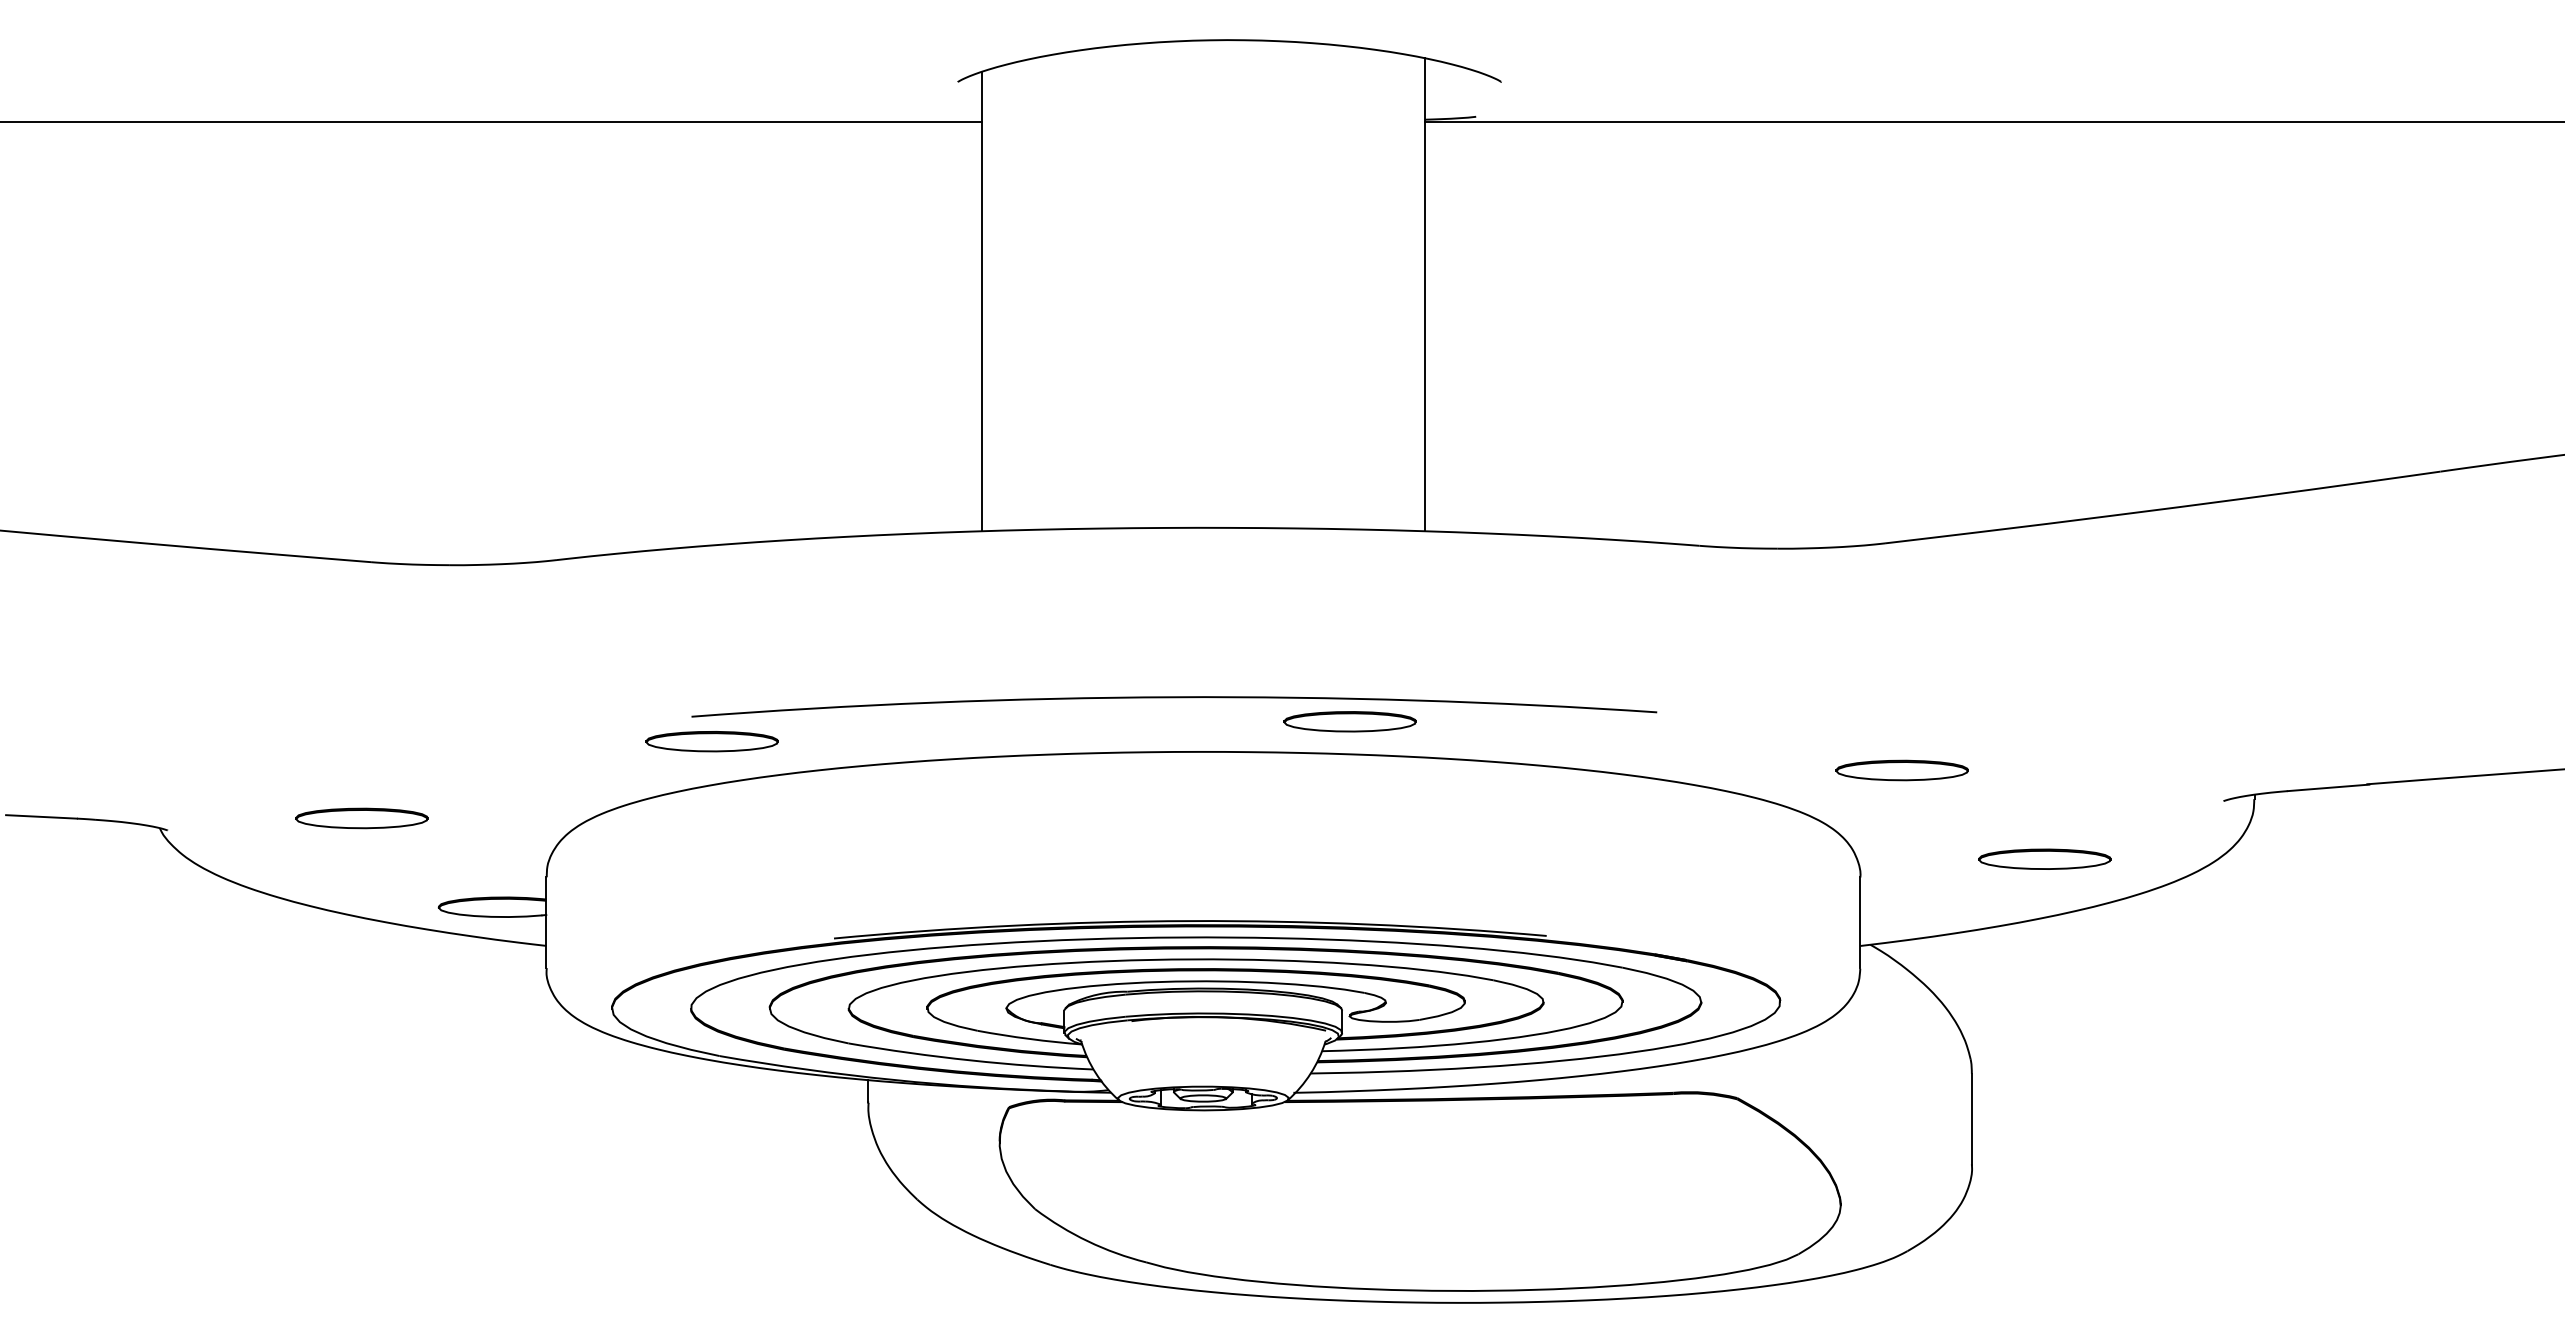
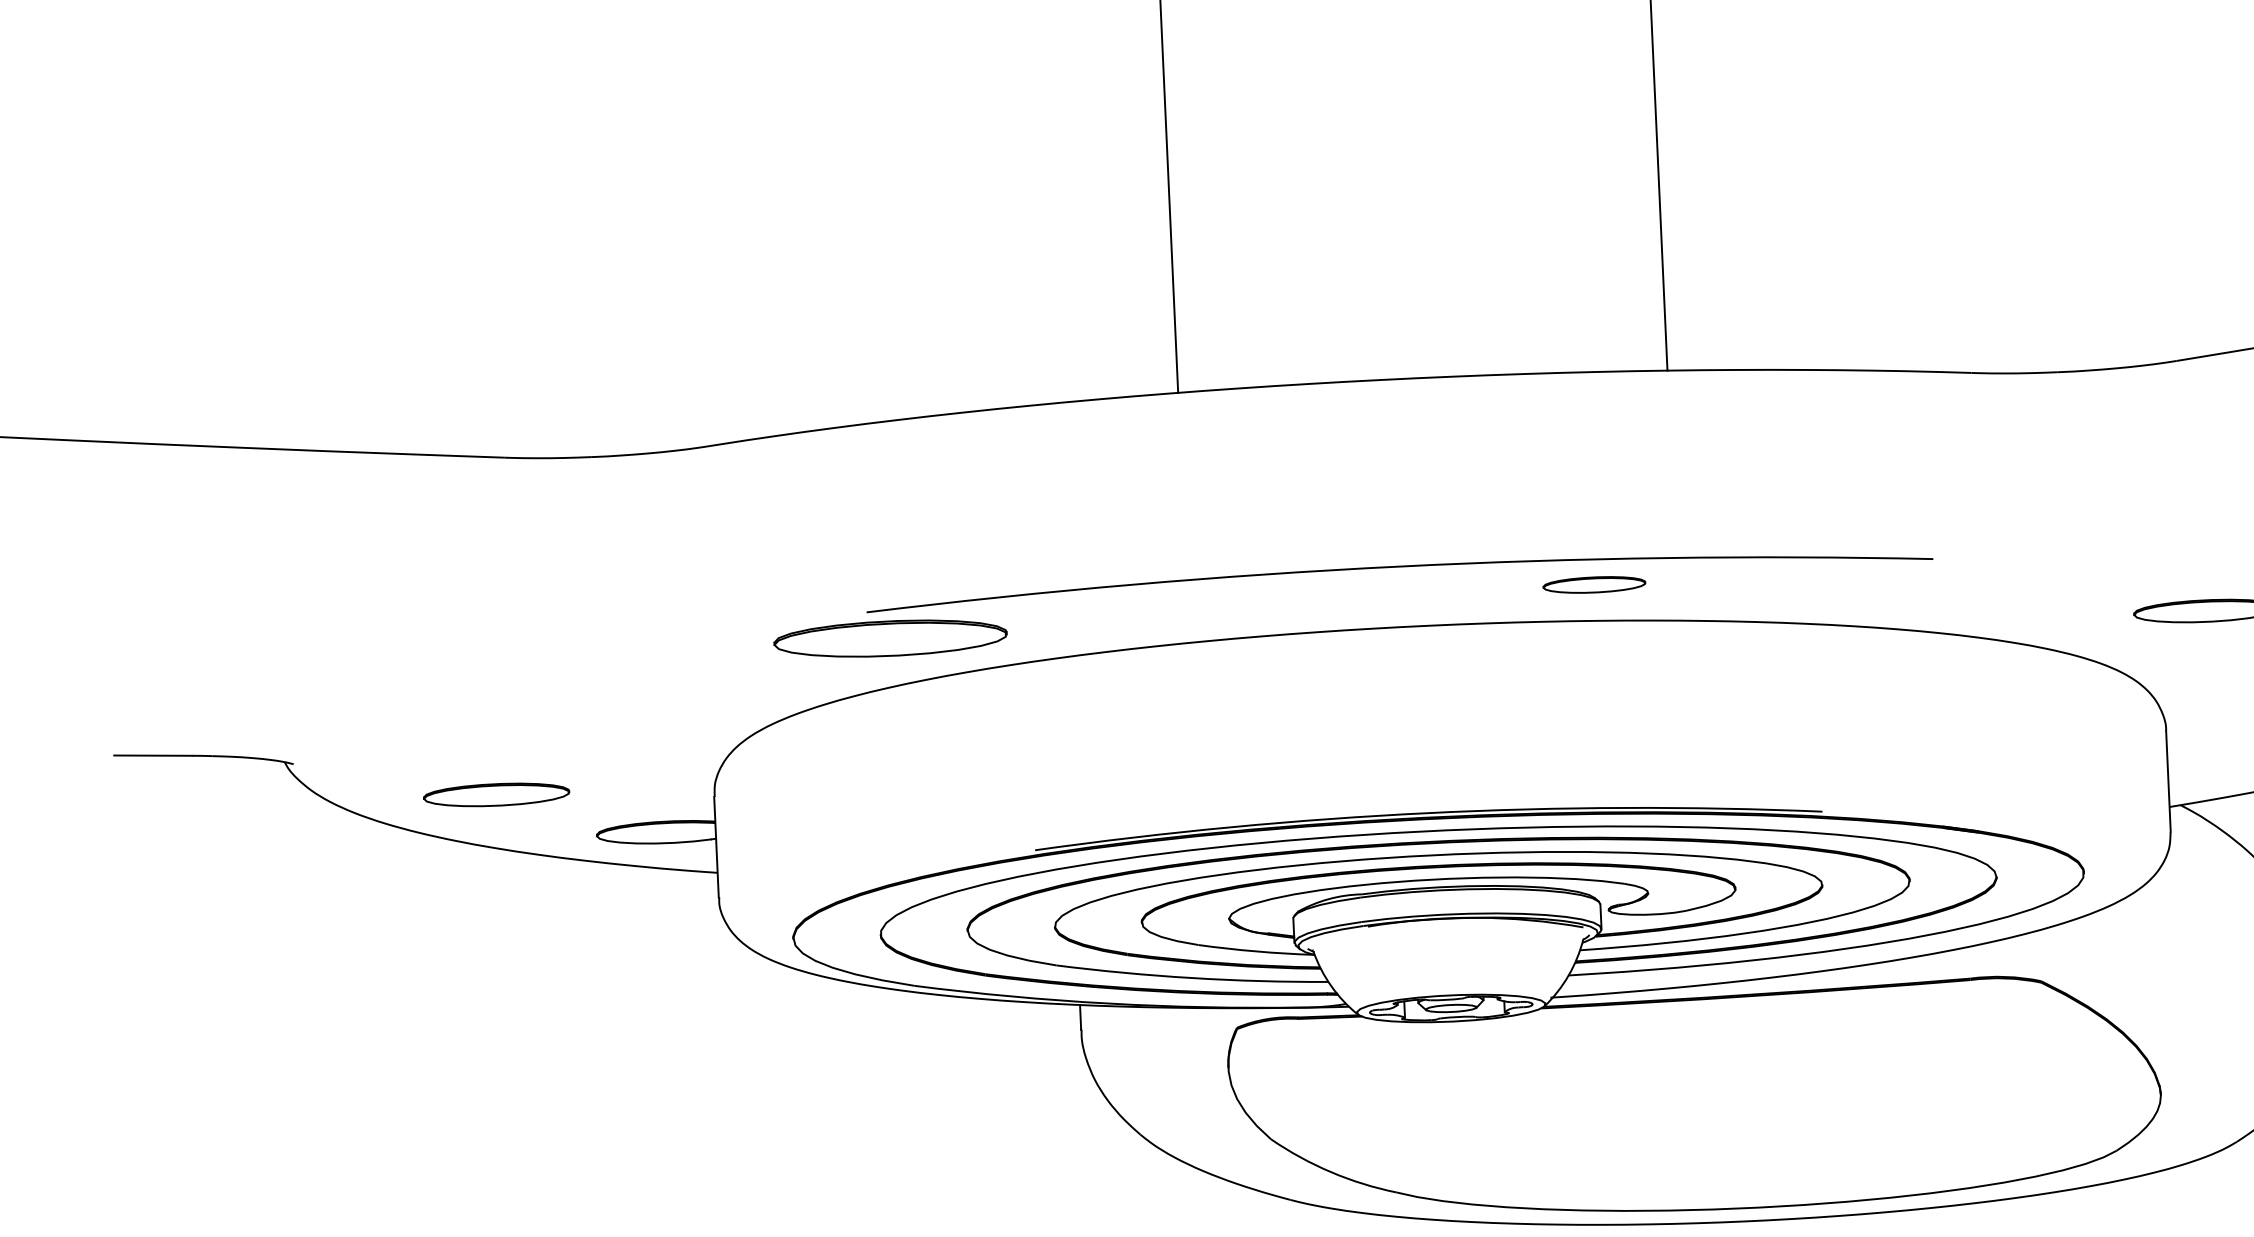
part: (1349, 721) -> (1593, 584), size x0.7
part: (711, 741) -> (889, 638), size x1.6
part: (361, 818) -> (496, 795), moved

